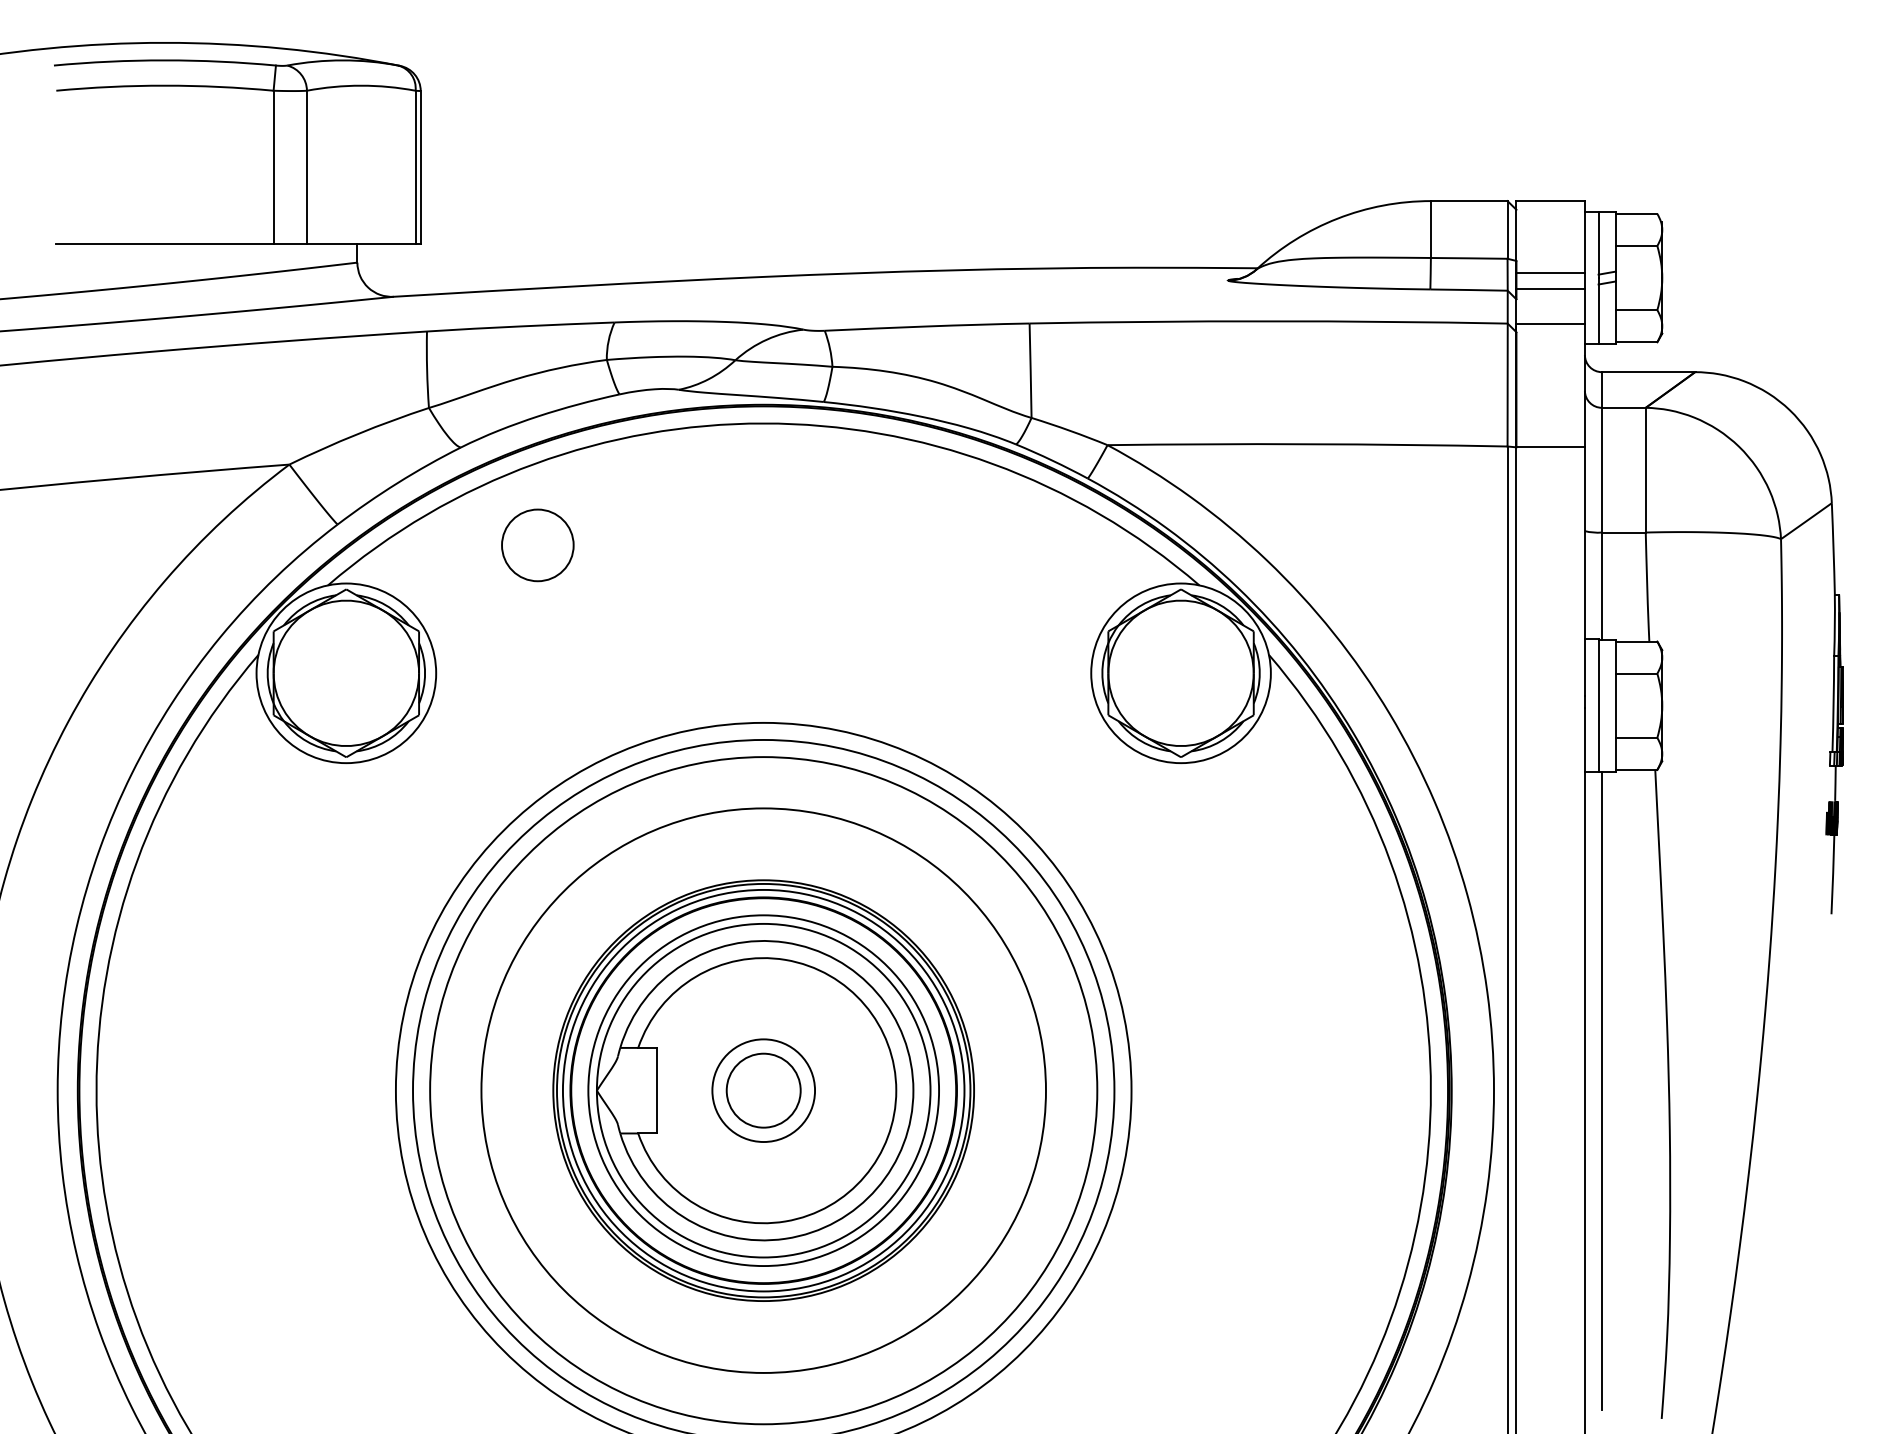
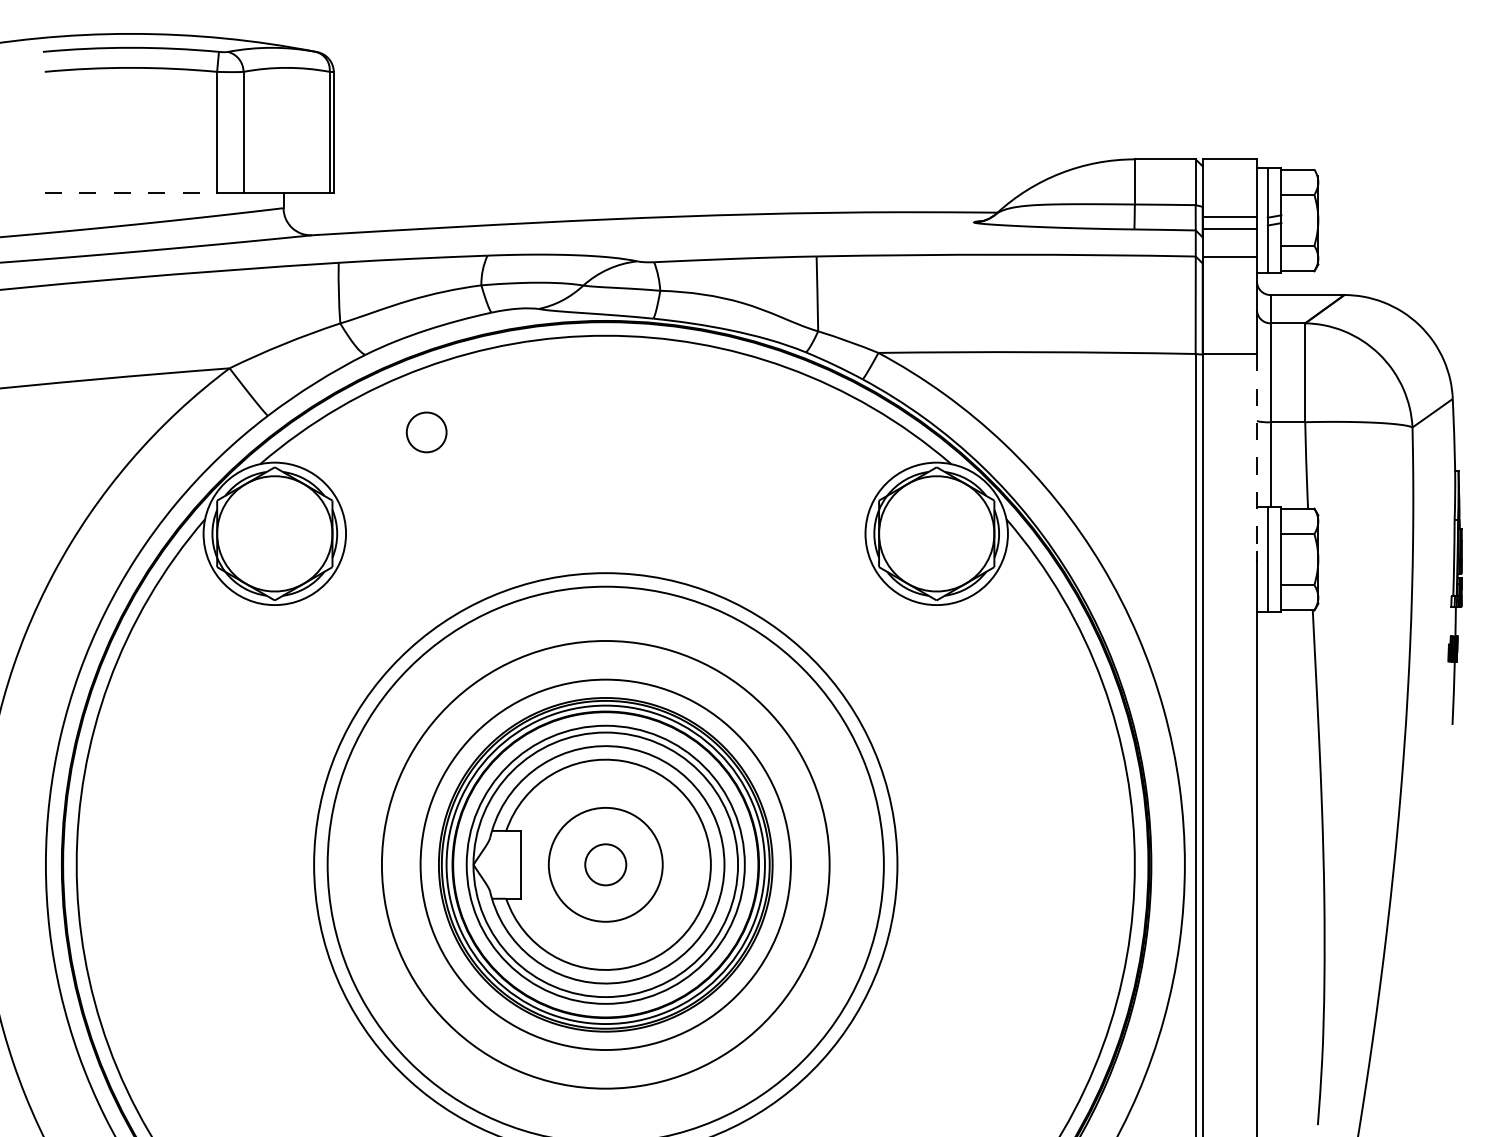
line: (164, 243) -> (130, 193), solid -> dashed
circle: (537, 545) -> (426, 432), size x0.7
line: (1584, 571) -> (1256, 453), solid -> dashed
circle: (763, 1090) -> (605, 864), size x0.7
circle: (763, 1090) -> (605, 864), size x0.7
circle: (763, 1090) -> (605, 864), size x1.4
line: (1602, 1090) -> (1270, 864), removed

